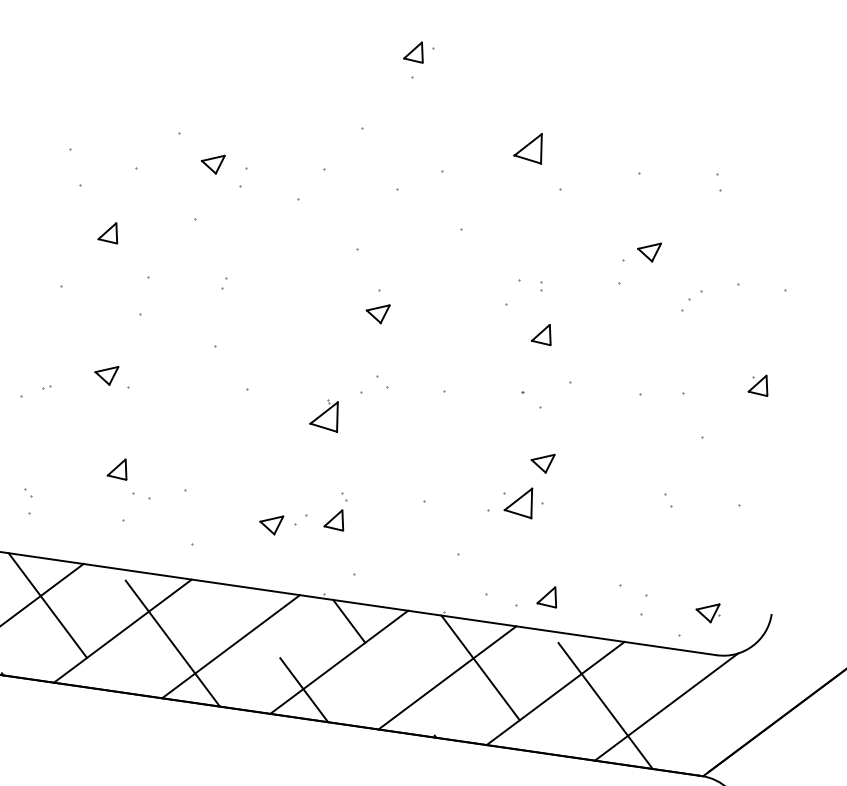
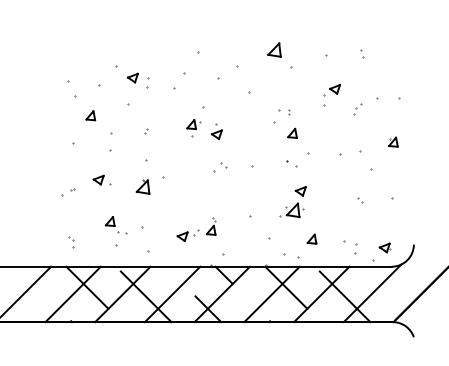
part: (417, 60) -> (193, 128), moved
part: (324, 413) -> (142, 186), moved
part: (547, 594) -> (311, 238), moved

